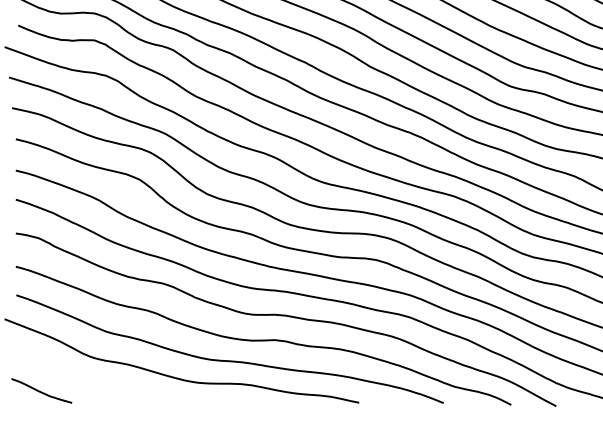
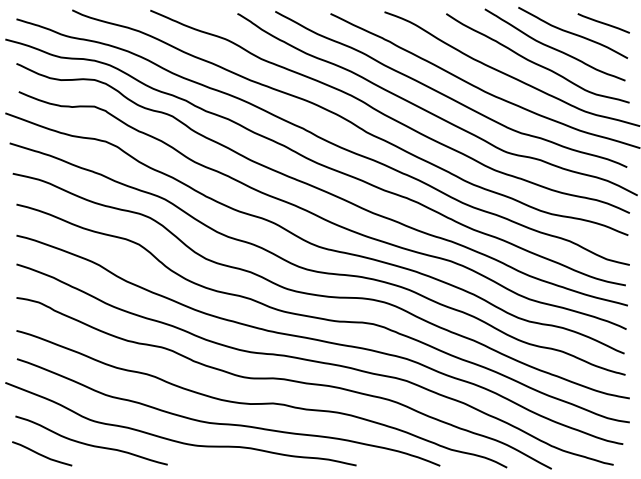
curve: (91, 381) -> (91, 444), added

